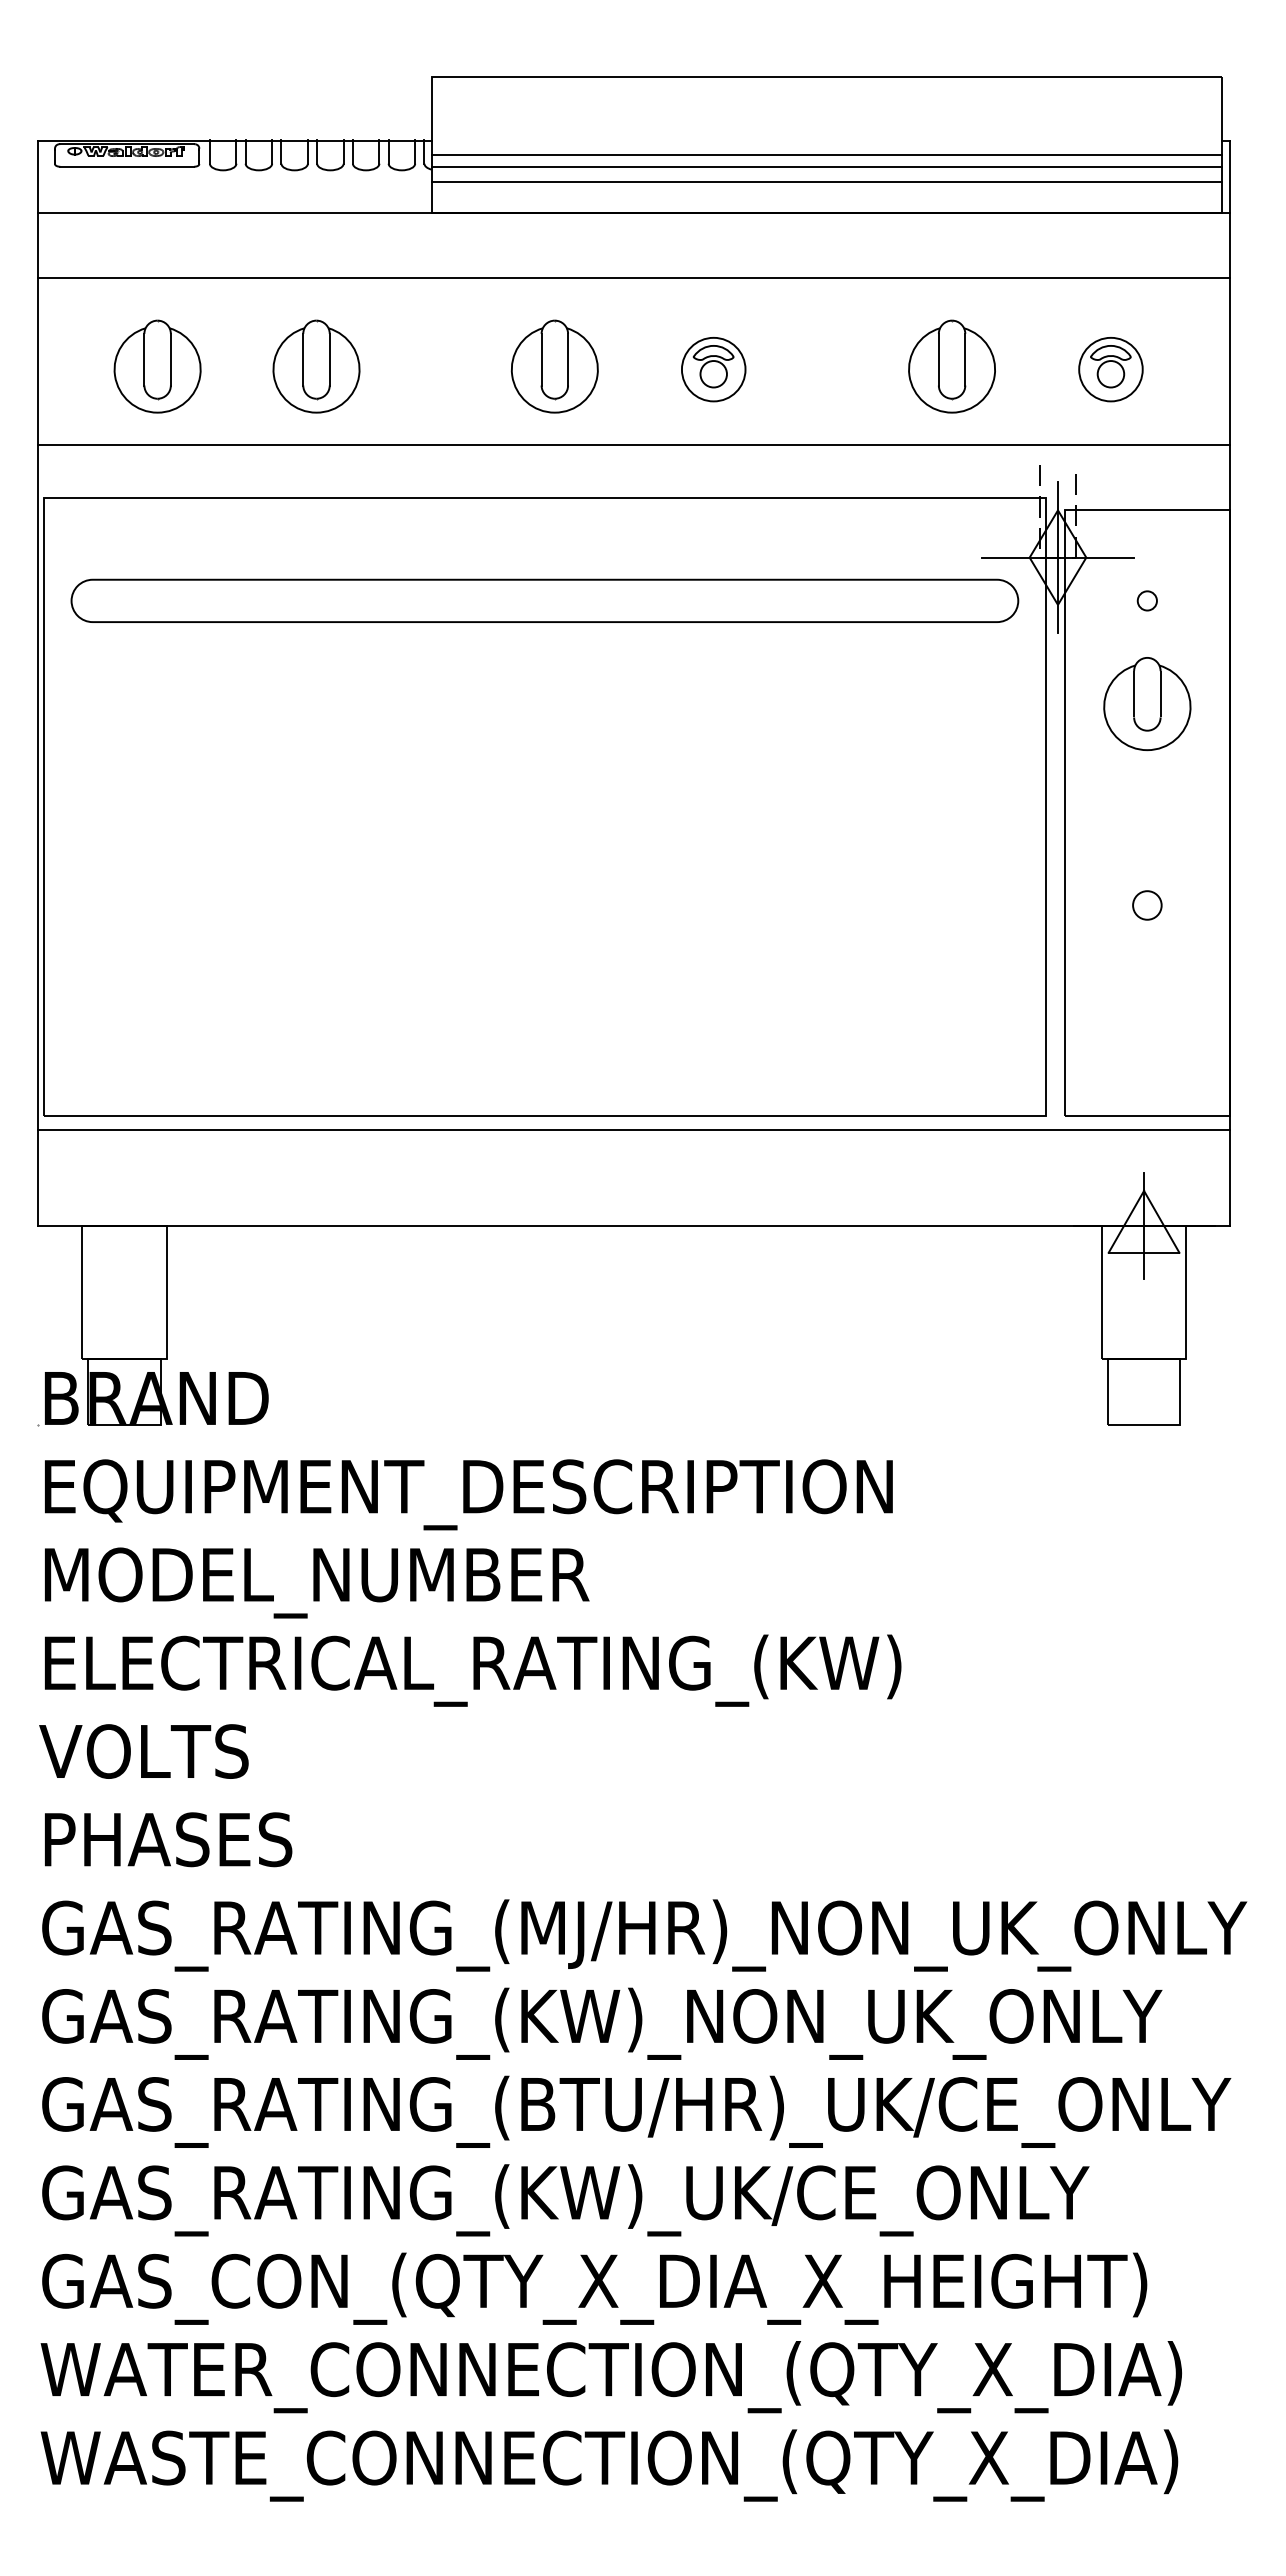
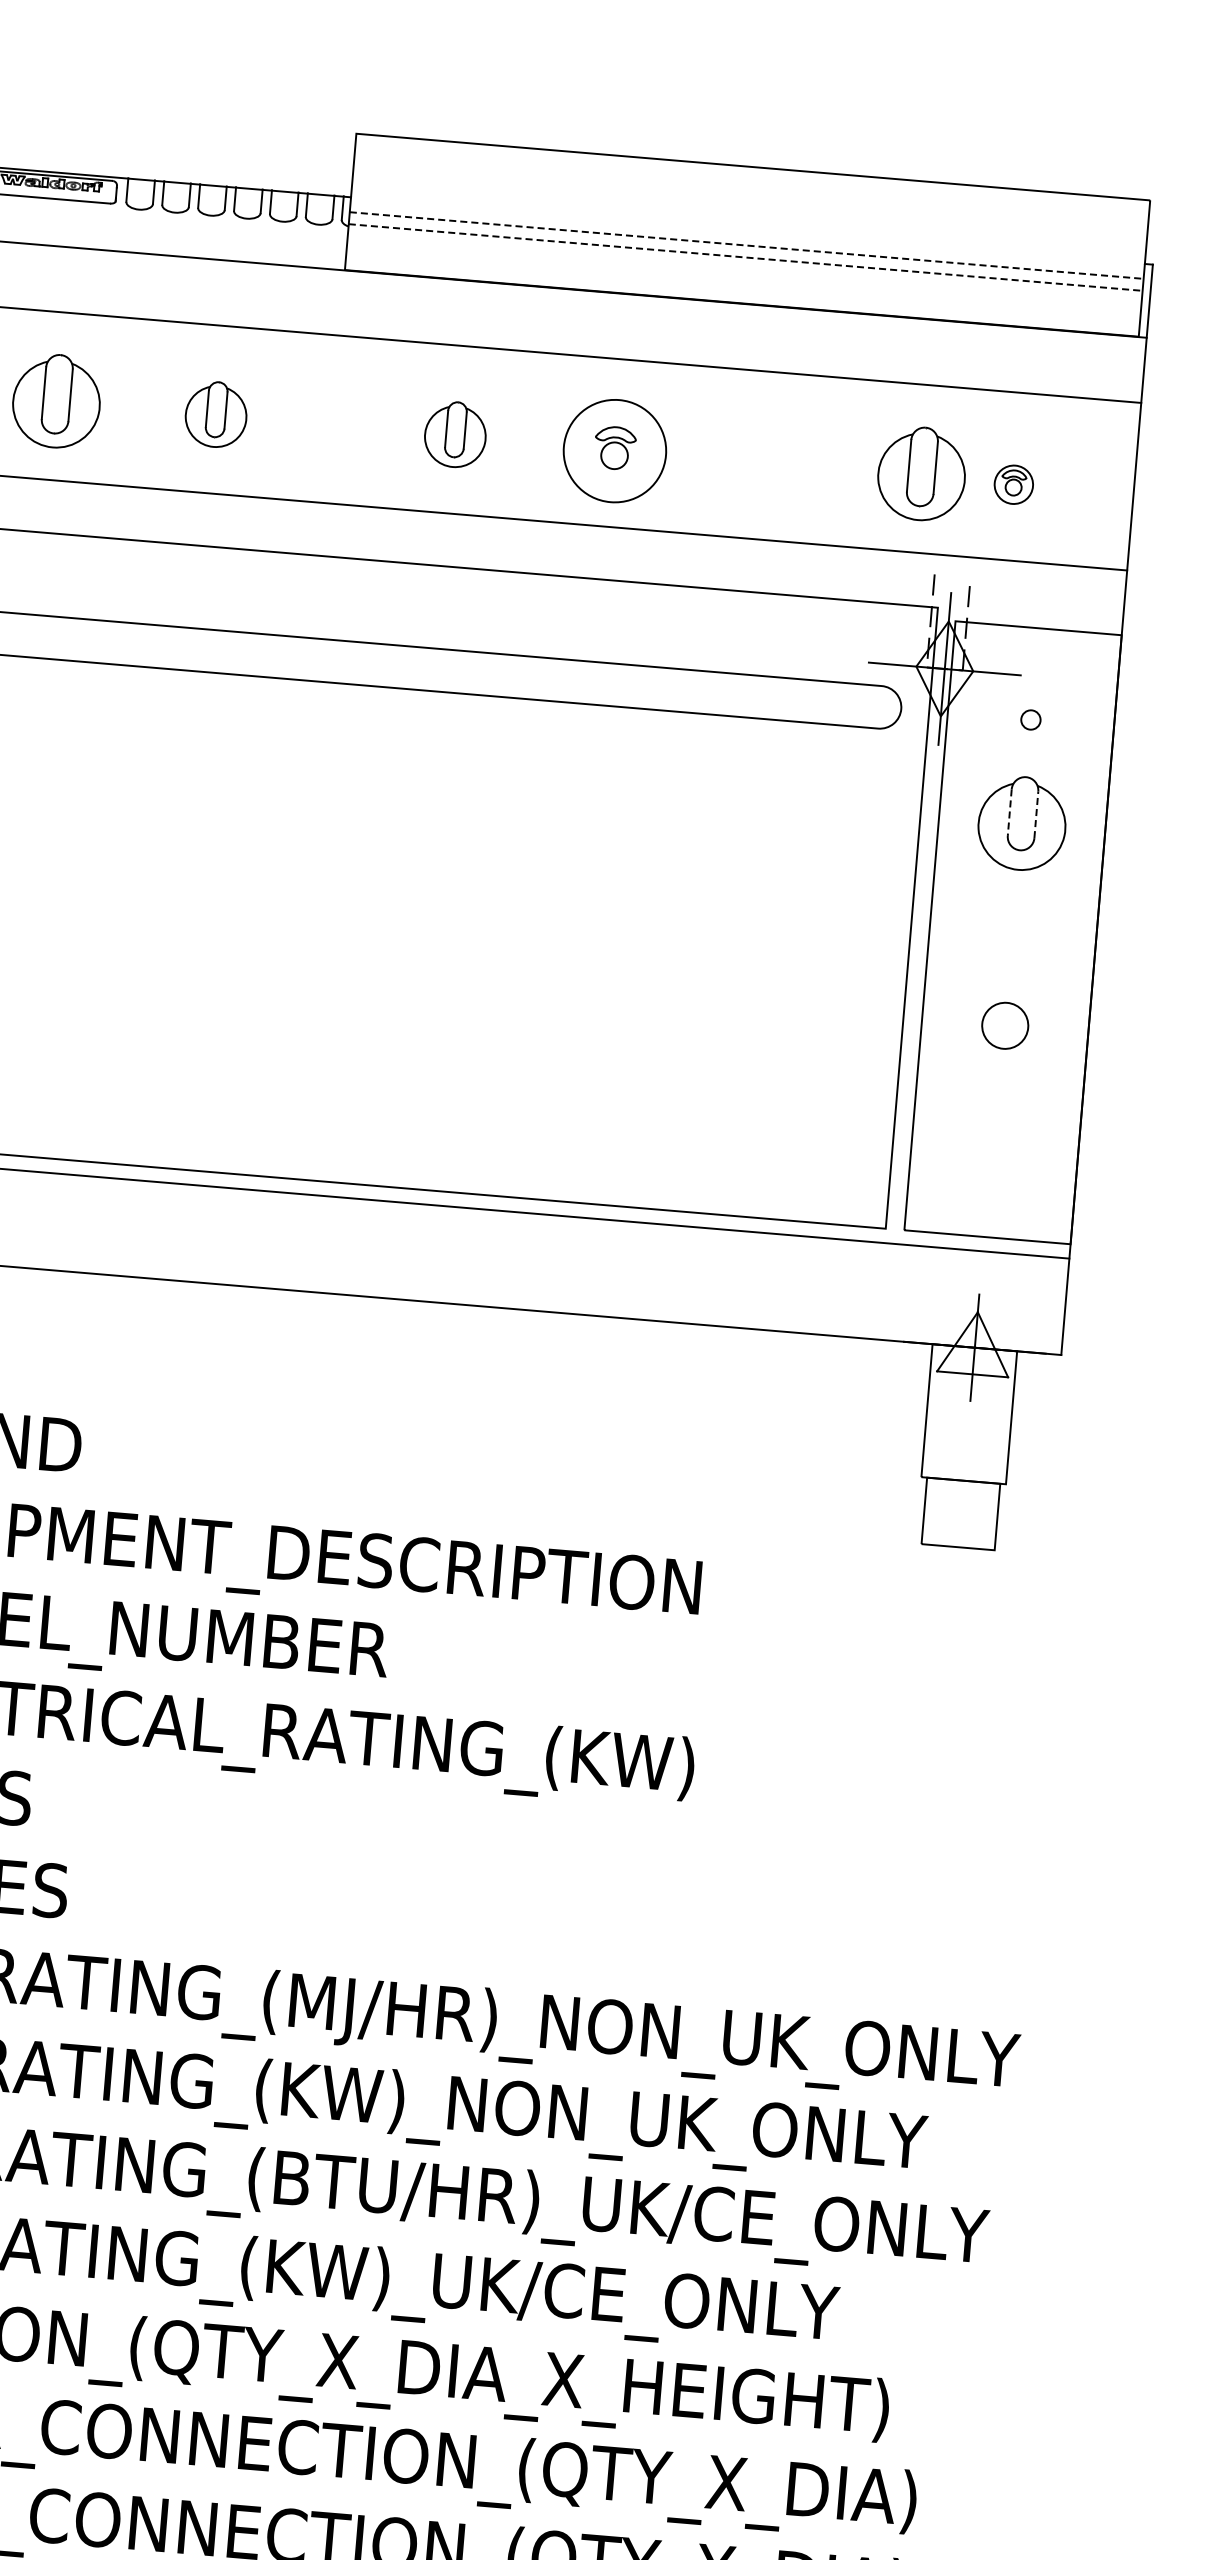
line: (827, 155) -> (747, 245), solid -> dashed
line: (827, 167) -> (746, 257), solid -> dashed
line: (826, 182) -> (743, 272), removed
part: (316, 366) -> (216, 414), size x0.7
part: (554, 366) -> (455, 434), size x0.7
part: (951, 366) -> (921, 473), moved
circle: (713, 369) -> (614, 450), size x1.6
part: (1110, 369) -> (1013, 484), size x0.6
line: (1160, 693) -> (1036, 814), solid -> dashed
line: (1134, 694) -> (1010, 812), solid -> dashed
circle: (1147, 905) -> (1005, 1025), size x1.6

